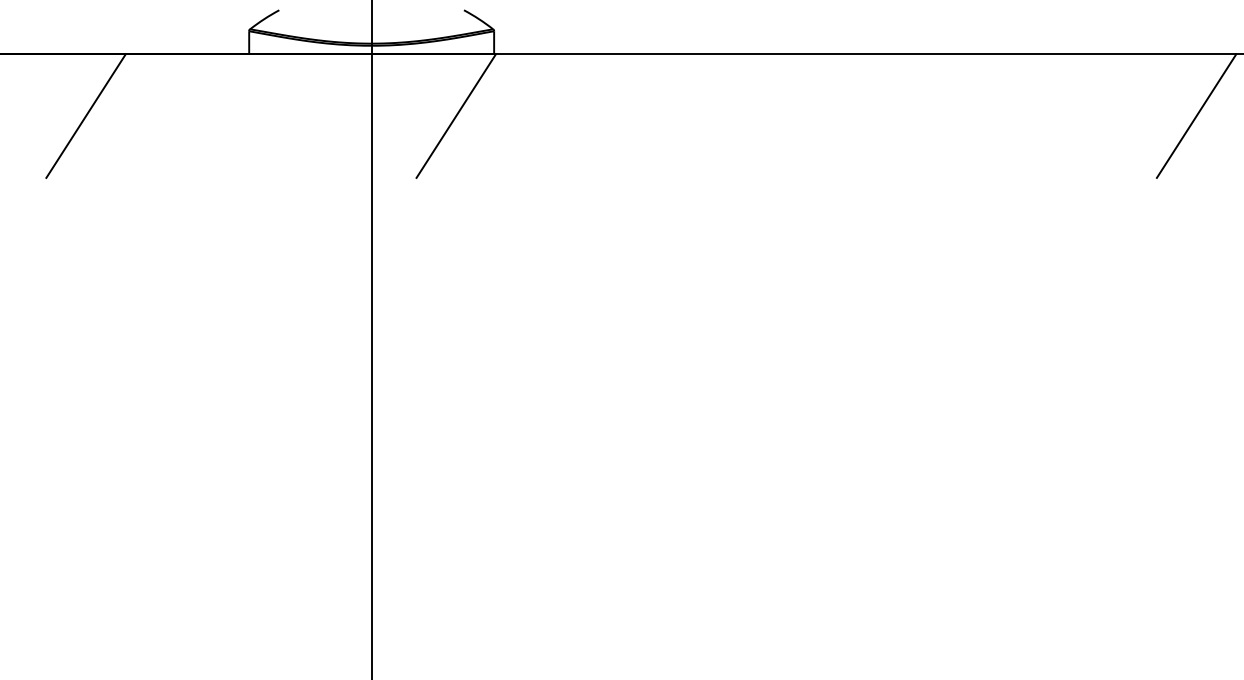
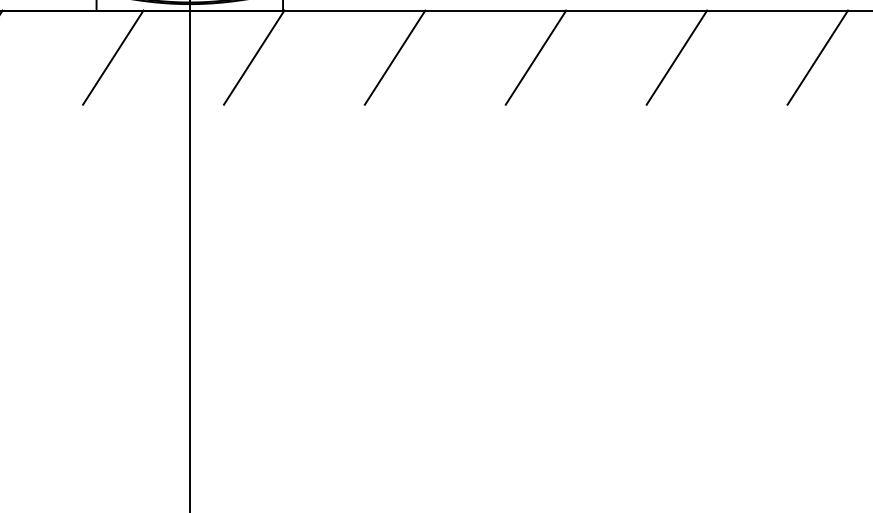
line: (270, 115) -> (112, 57), added
line: (641, 115) -> (395, 57), added
line: (826, 115) -> (536, 57), added
line: (1011, 115) -> (676, 57), added

